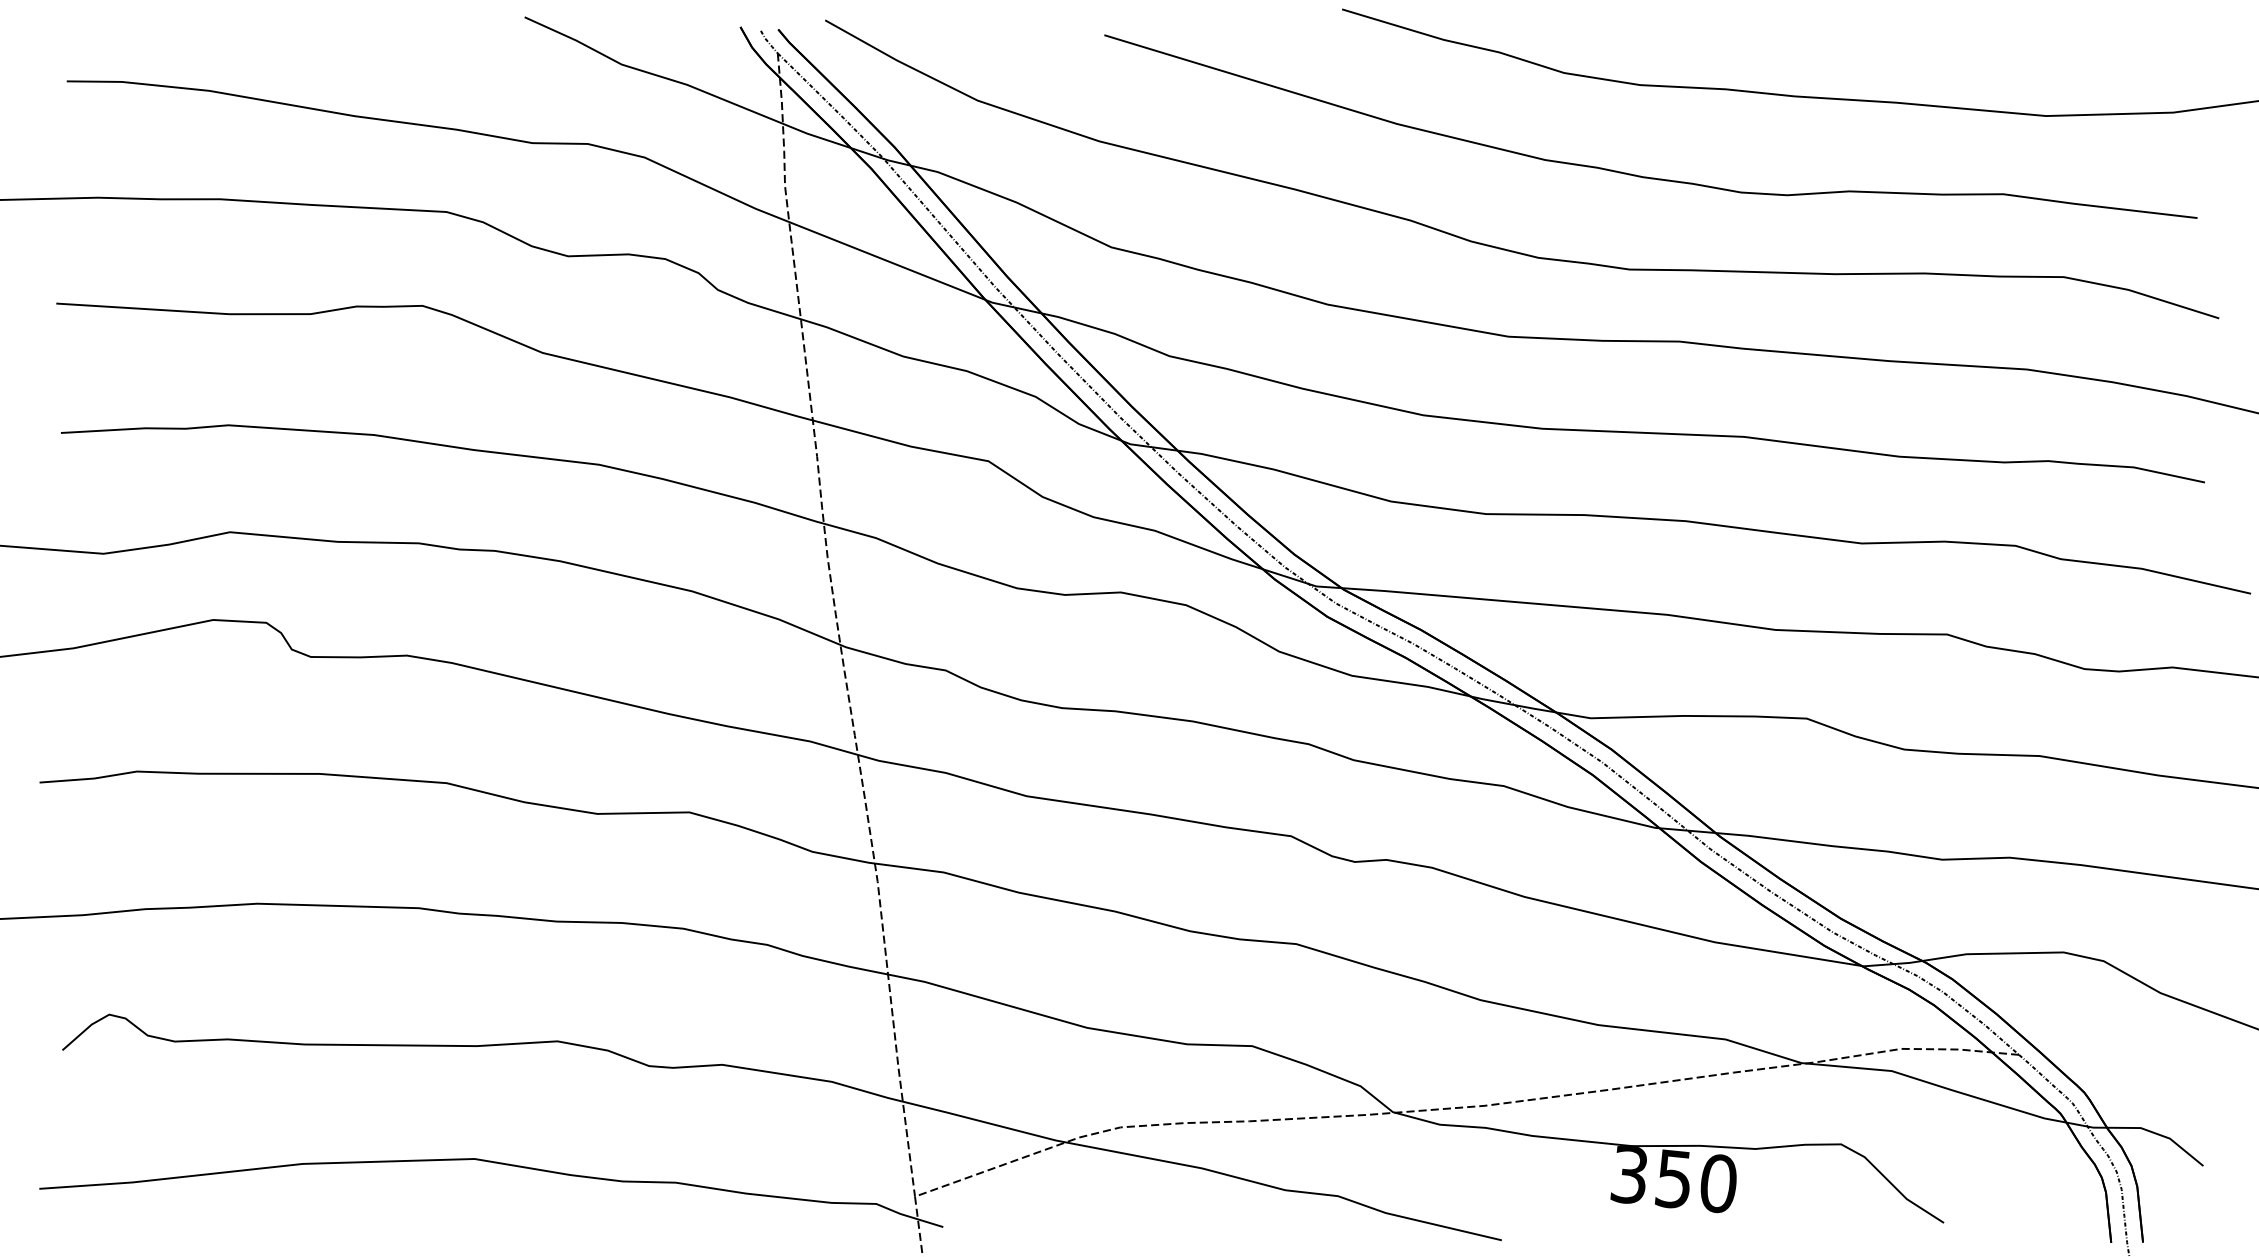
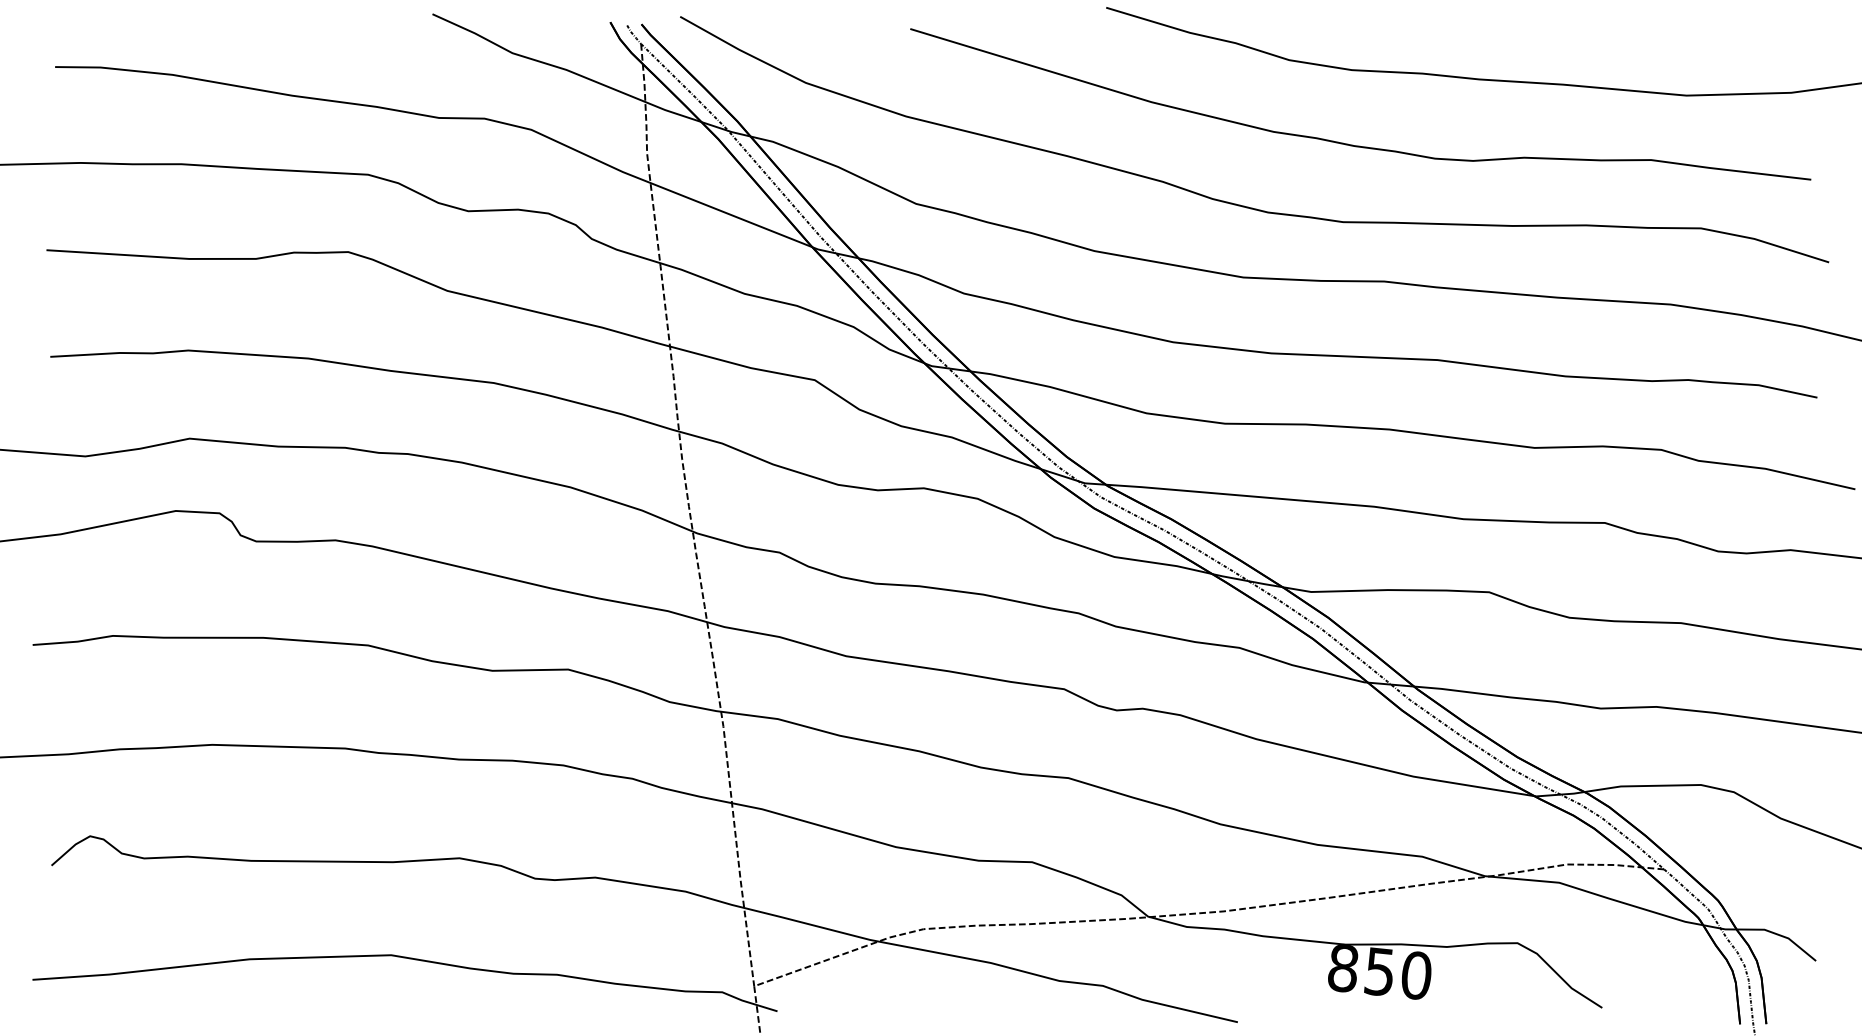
text: (1628, 1175) -> (1342, 968), 350 -> 850

